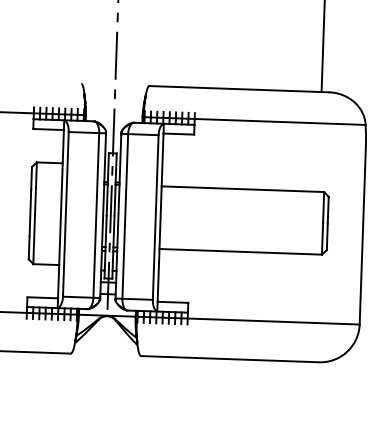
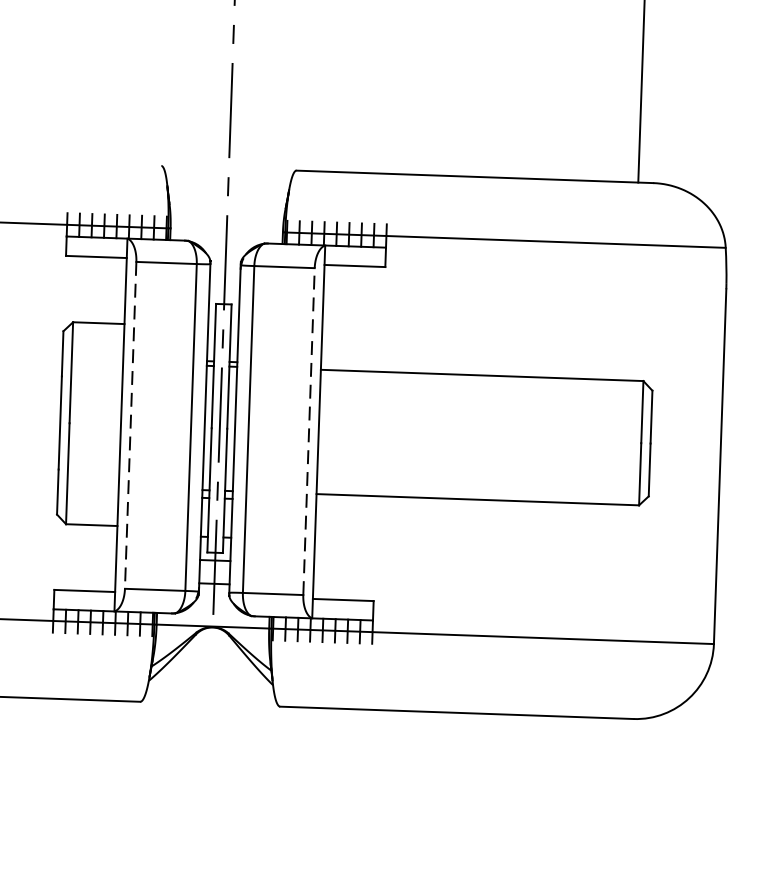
line: (65, 214) -> (129, 425), solid -> dashed
line: (155, 217) -> (308, 431), solid -> dashed

